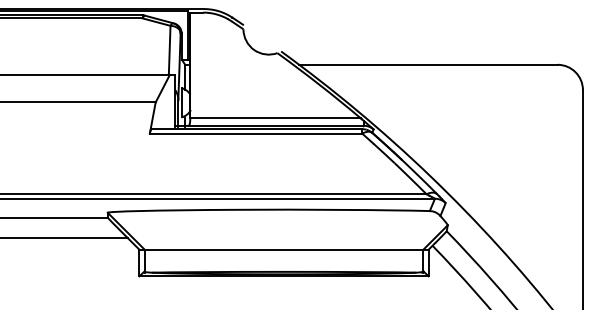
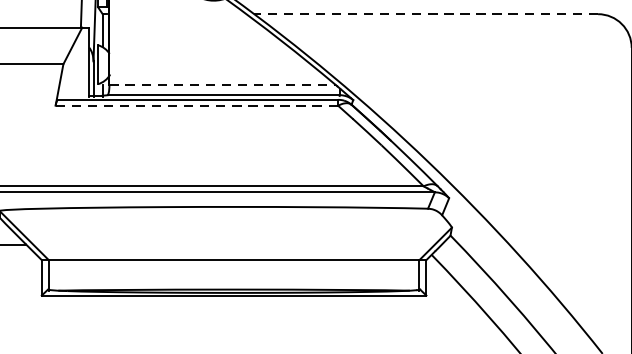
line: (427, 64) -> (424, 13), solid -> dashed
line: (275, 118) -> (222, 85), solid -> dashed
line: (256, 133) -> (197, 105), solid -> dashed

